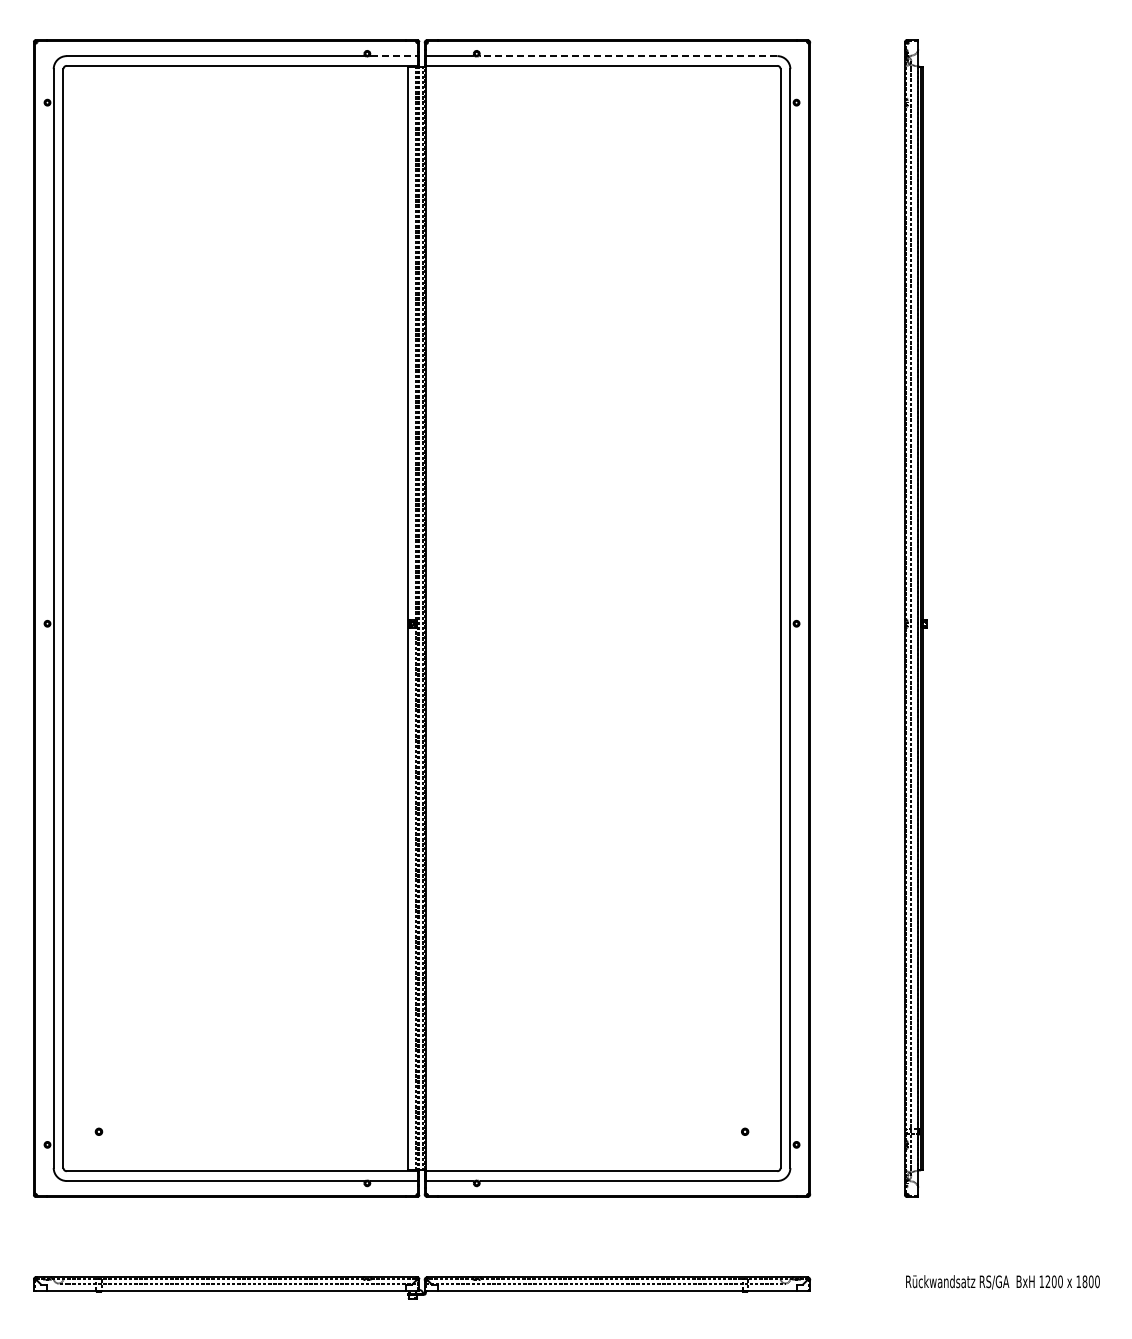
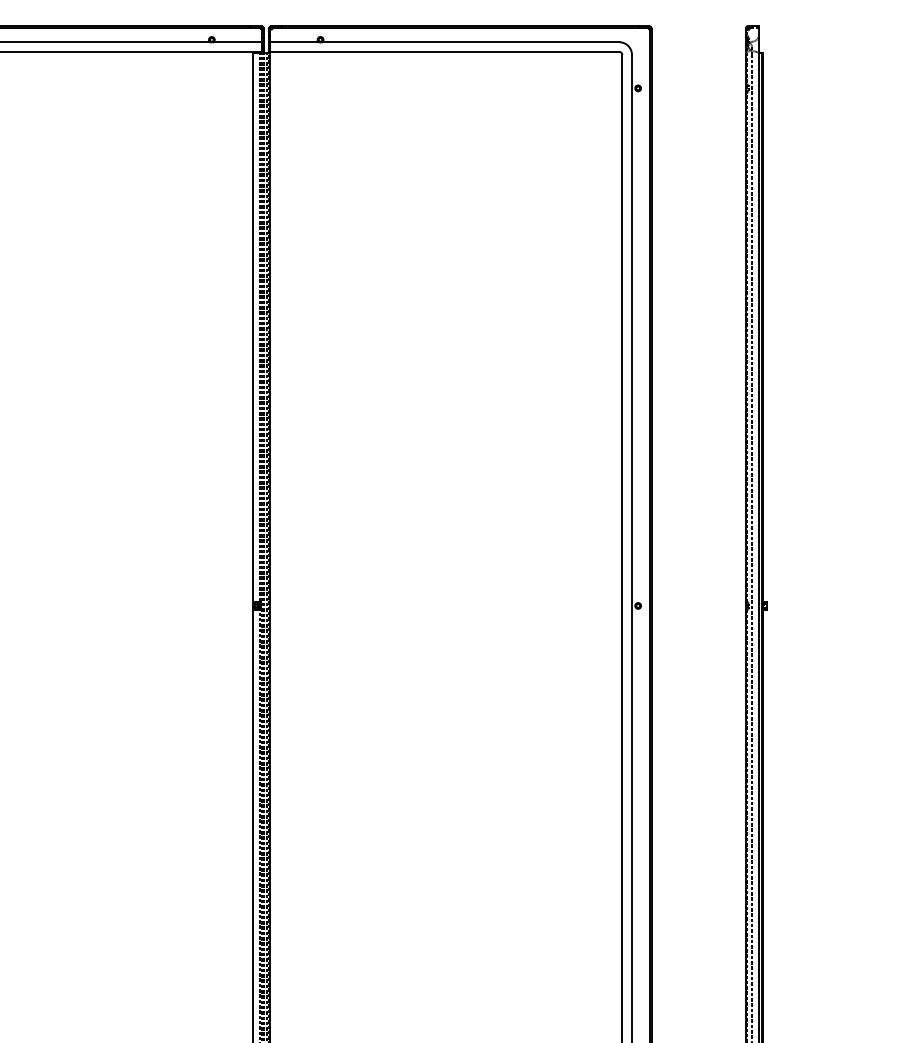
line: (394, 56) -> (238, 42), dashed -> solid
line: (628, 56) -> (471, 42), dashed -> solid

